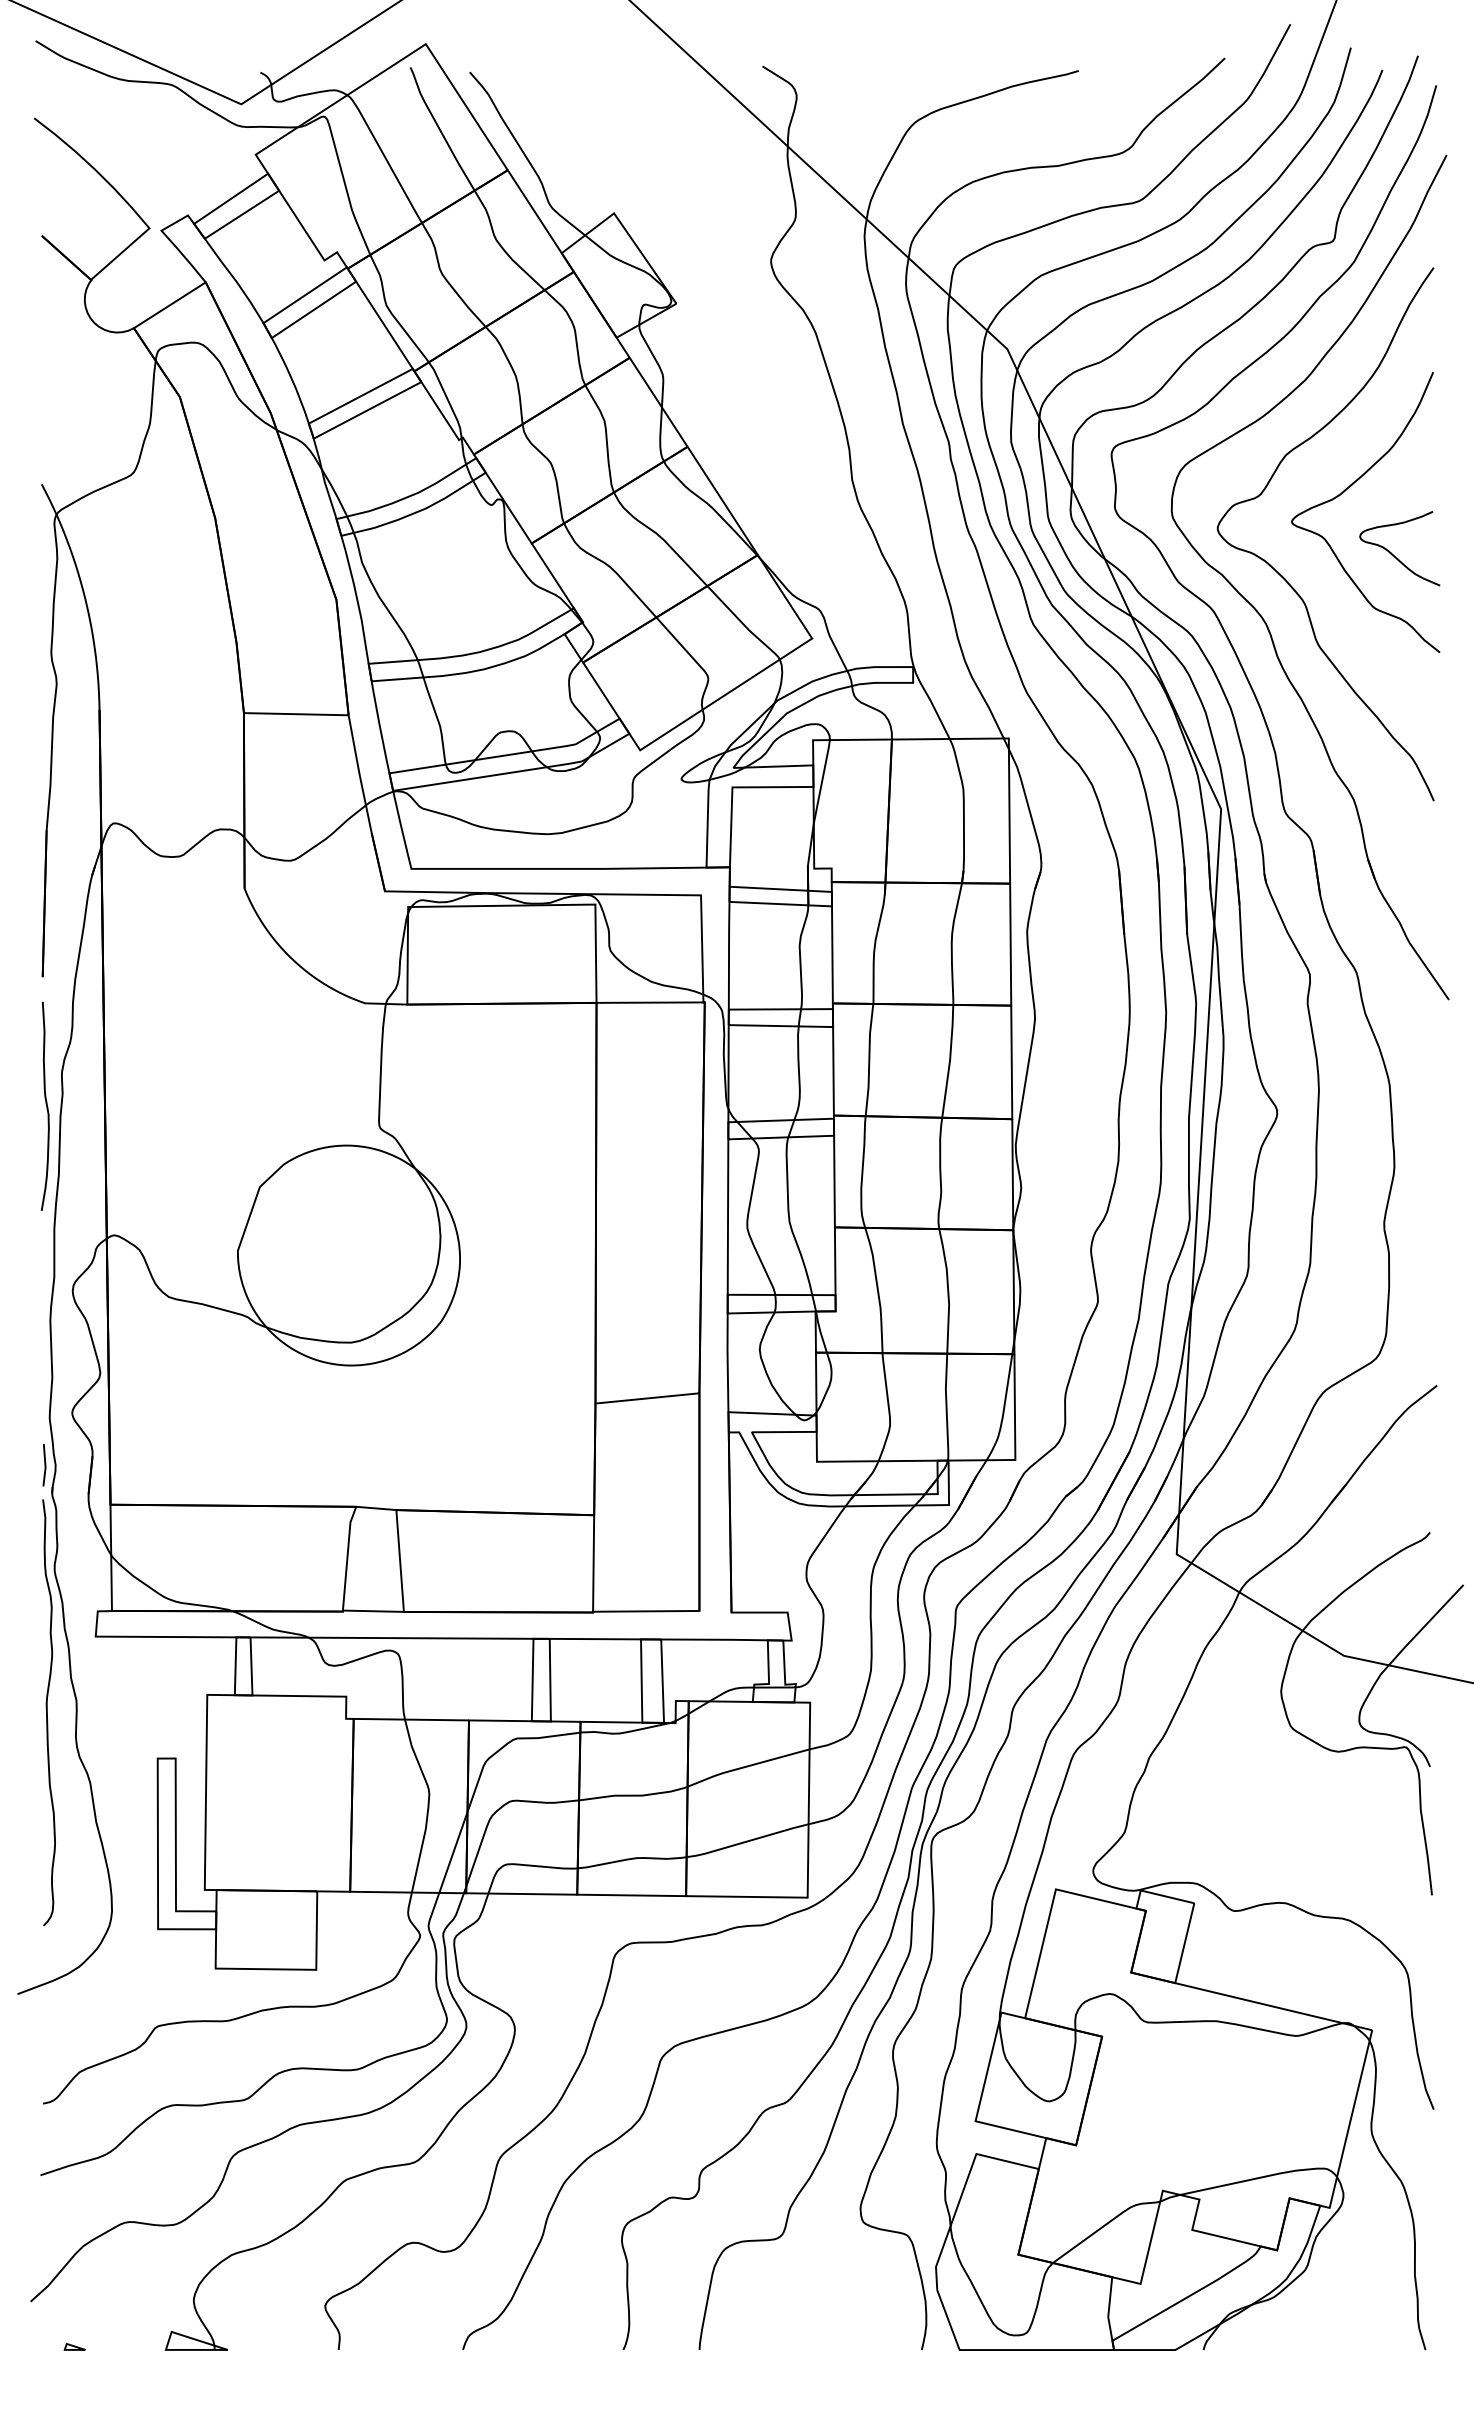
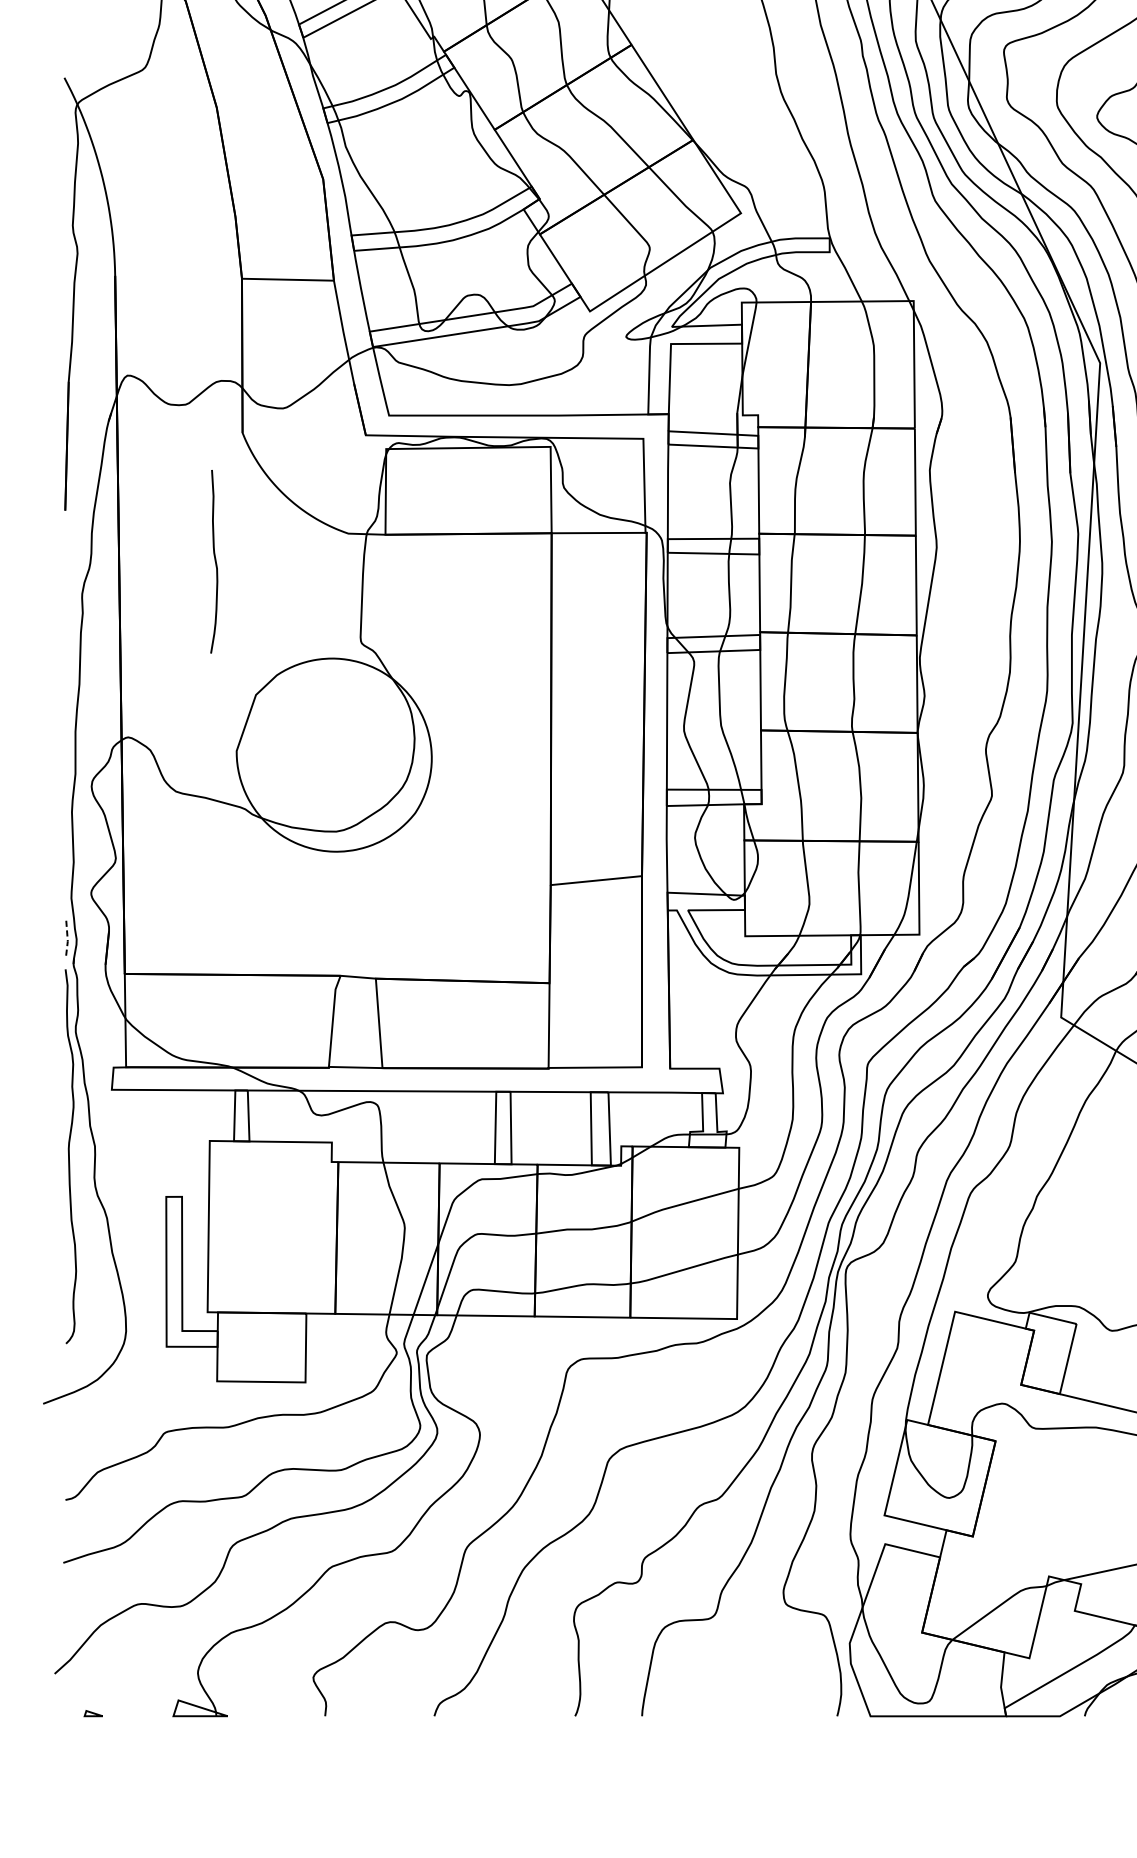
curve: (45, 1104) -> (214, 560), moved
line: (45, 1466) -> (67, 940), solid -> dashed

